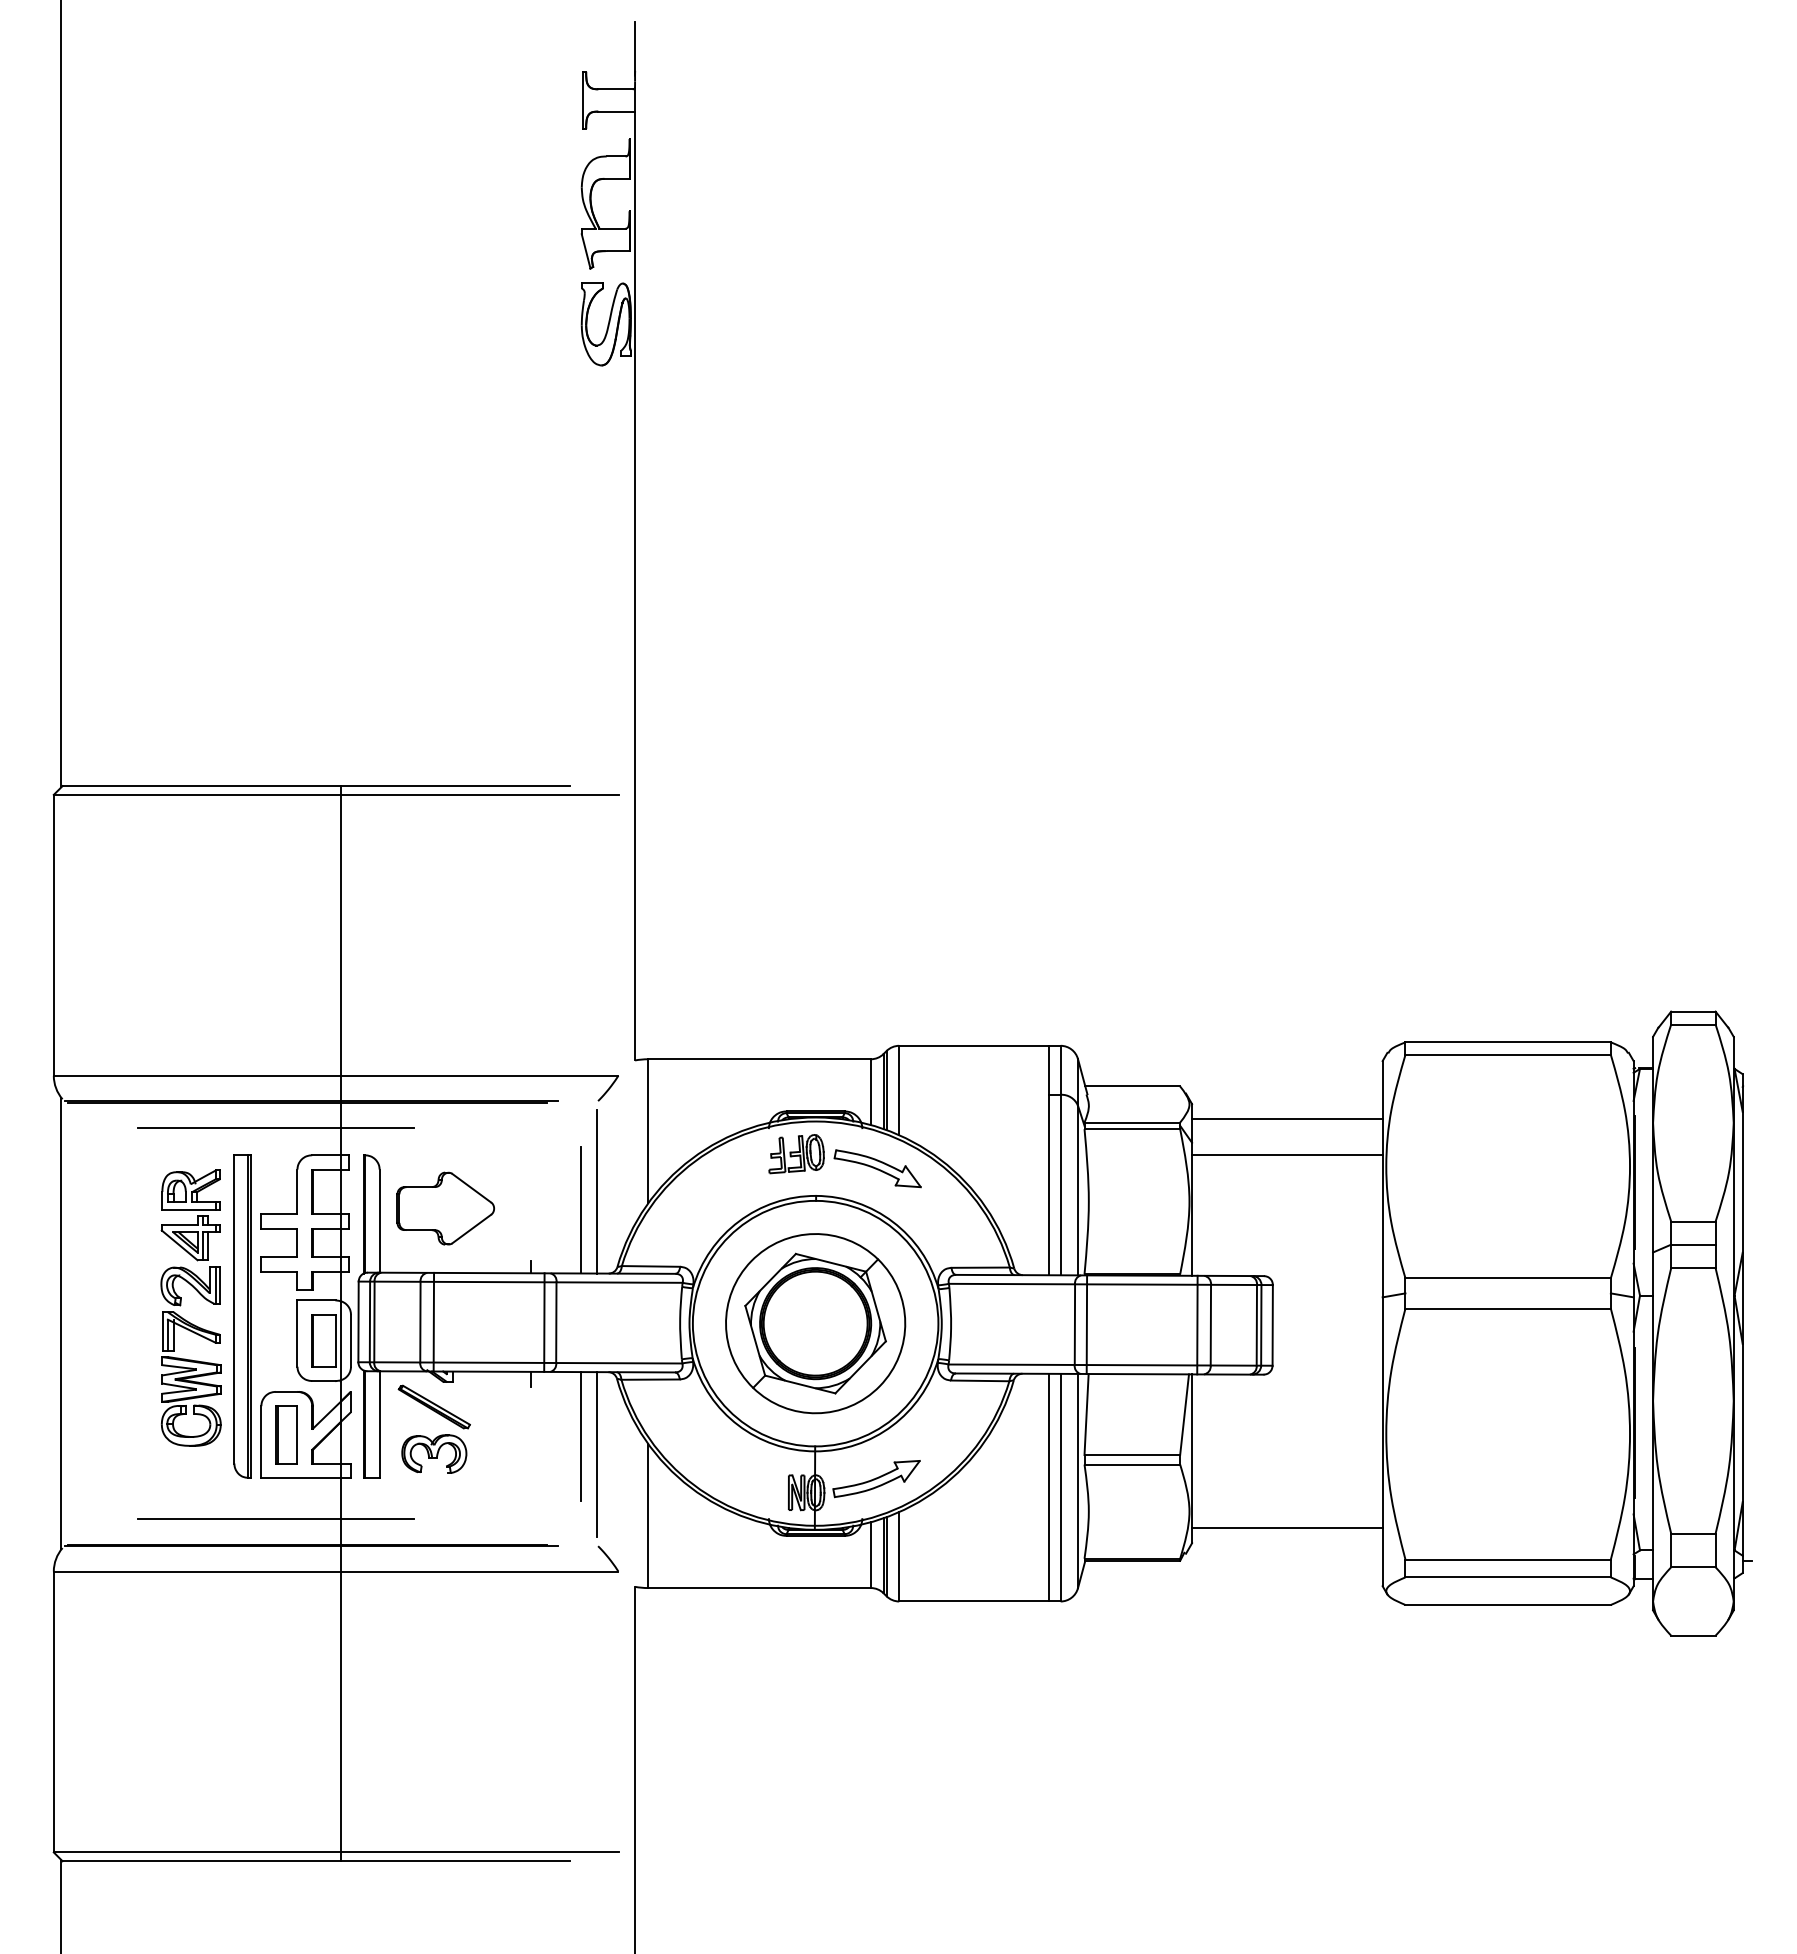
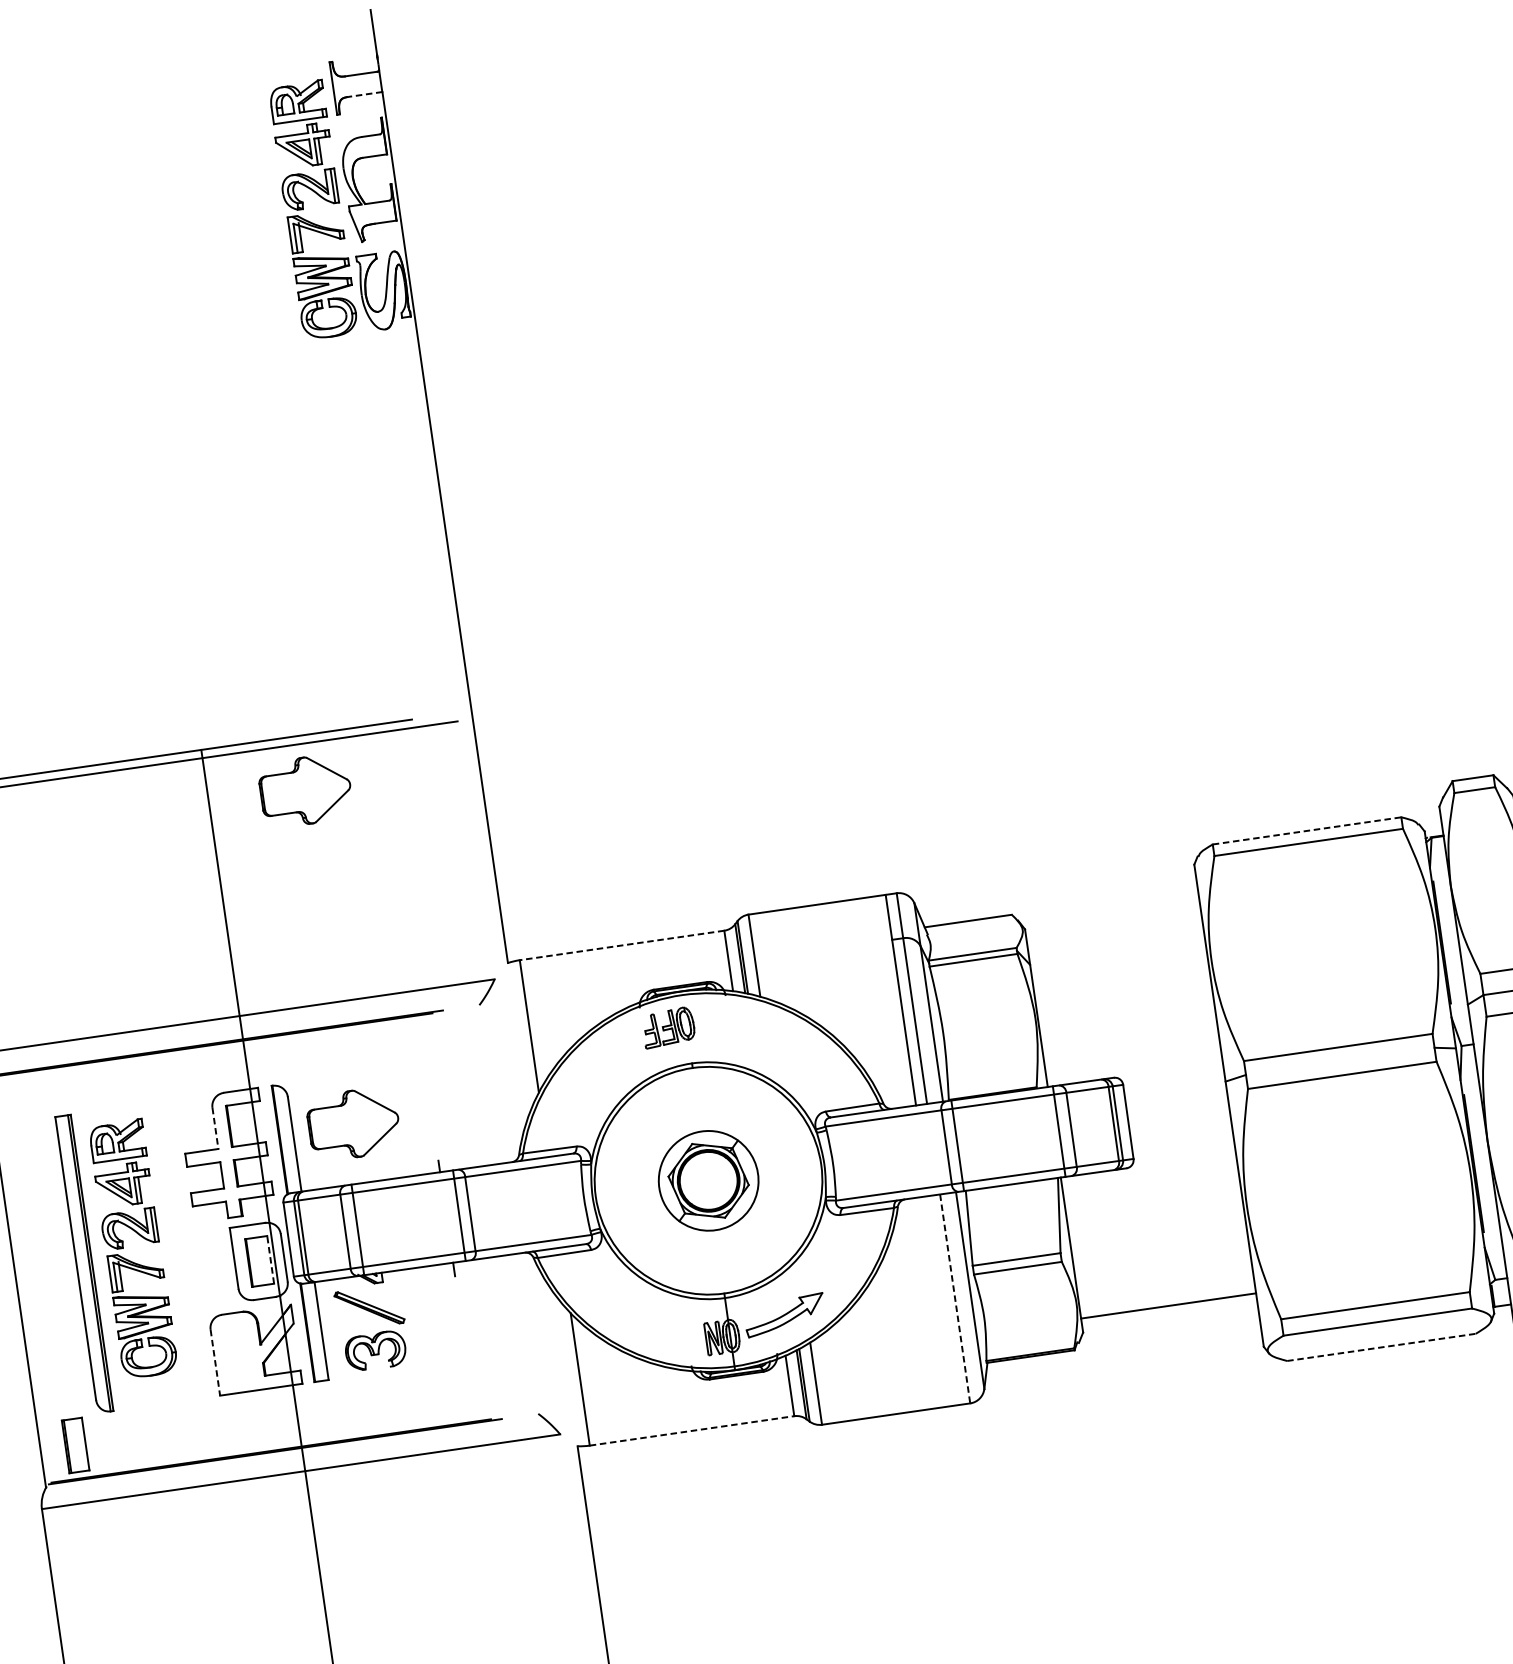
line: (616, 111) -> (365, 94), solid -> dashed
part: (533, 224) -> (304, 209), added
part: (445, 845) -> (305, 790), added
line: (1508, 1042) -> (1307, 831), solid -> dashed
line: (759, 1059) -> (622, 945), solid -> dashed
line: (1287, 1119) -> (1114, 930), removed
line: (276, 1127) -> (187, 1072), removed
line: (1287, 1155) -> (1119, 963), removed
part: (877, 1168) -> (744, 1030), removed
line: (597, 1191) -> (490, 1088), removed
line: (297, 1192) -> (215, 1128), solid -> dashed
line: (581, 1209) -> (478, 1106), removed
part: (242, 1316) -> (84, 1264), moved
part: (815, 1323) -> (708, 1180), size x0.6
line: (336, 1340) -> (270, 1259), solid -> dashed
part: (286, 1434) -> (75, 1445), moved
line: (581, 1436) -> (508, 1315), removed
line: (261, 1442) -> (215, 1363), solid -> dashed
line: (597, 1454) -> (525, 1329), removed
line: (1048, 1487) -> (943, 1300), removed
line: (1060, 1487) -> (954, 1298), solid -> dashed
line: (276, 1519) -> (239, 1431), removed
line: (760, 1588) -> (692, 1431), solid -> dashed
line: (1508, 1604) -> (1381, 1346), solid -> dashed

